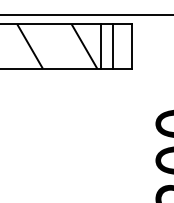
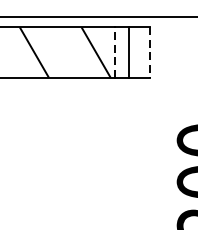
line: (101, 46) -> (115, 52), solid -> dashed
line: (132, 47) -> (150, 53), solid -> dashed

